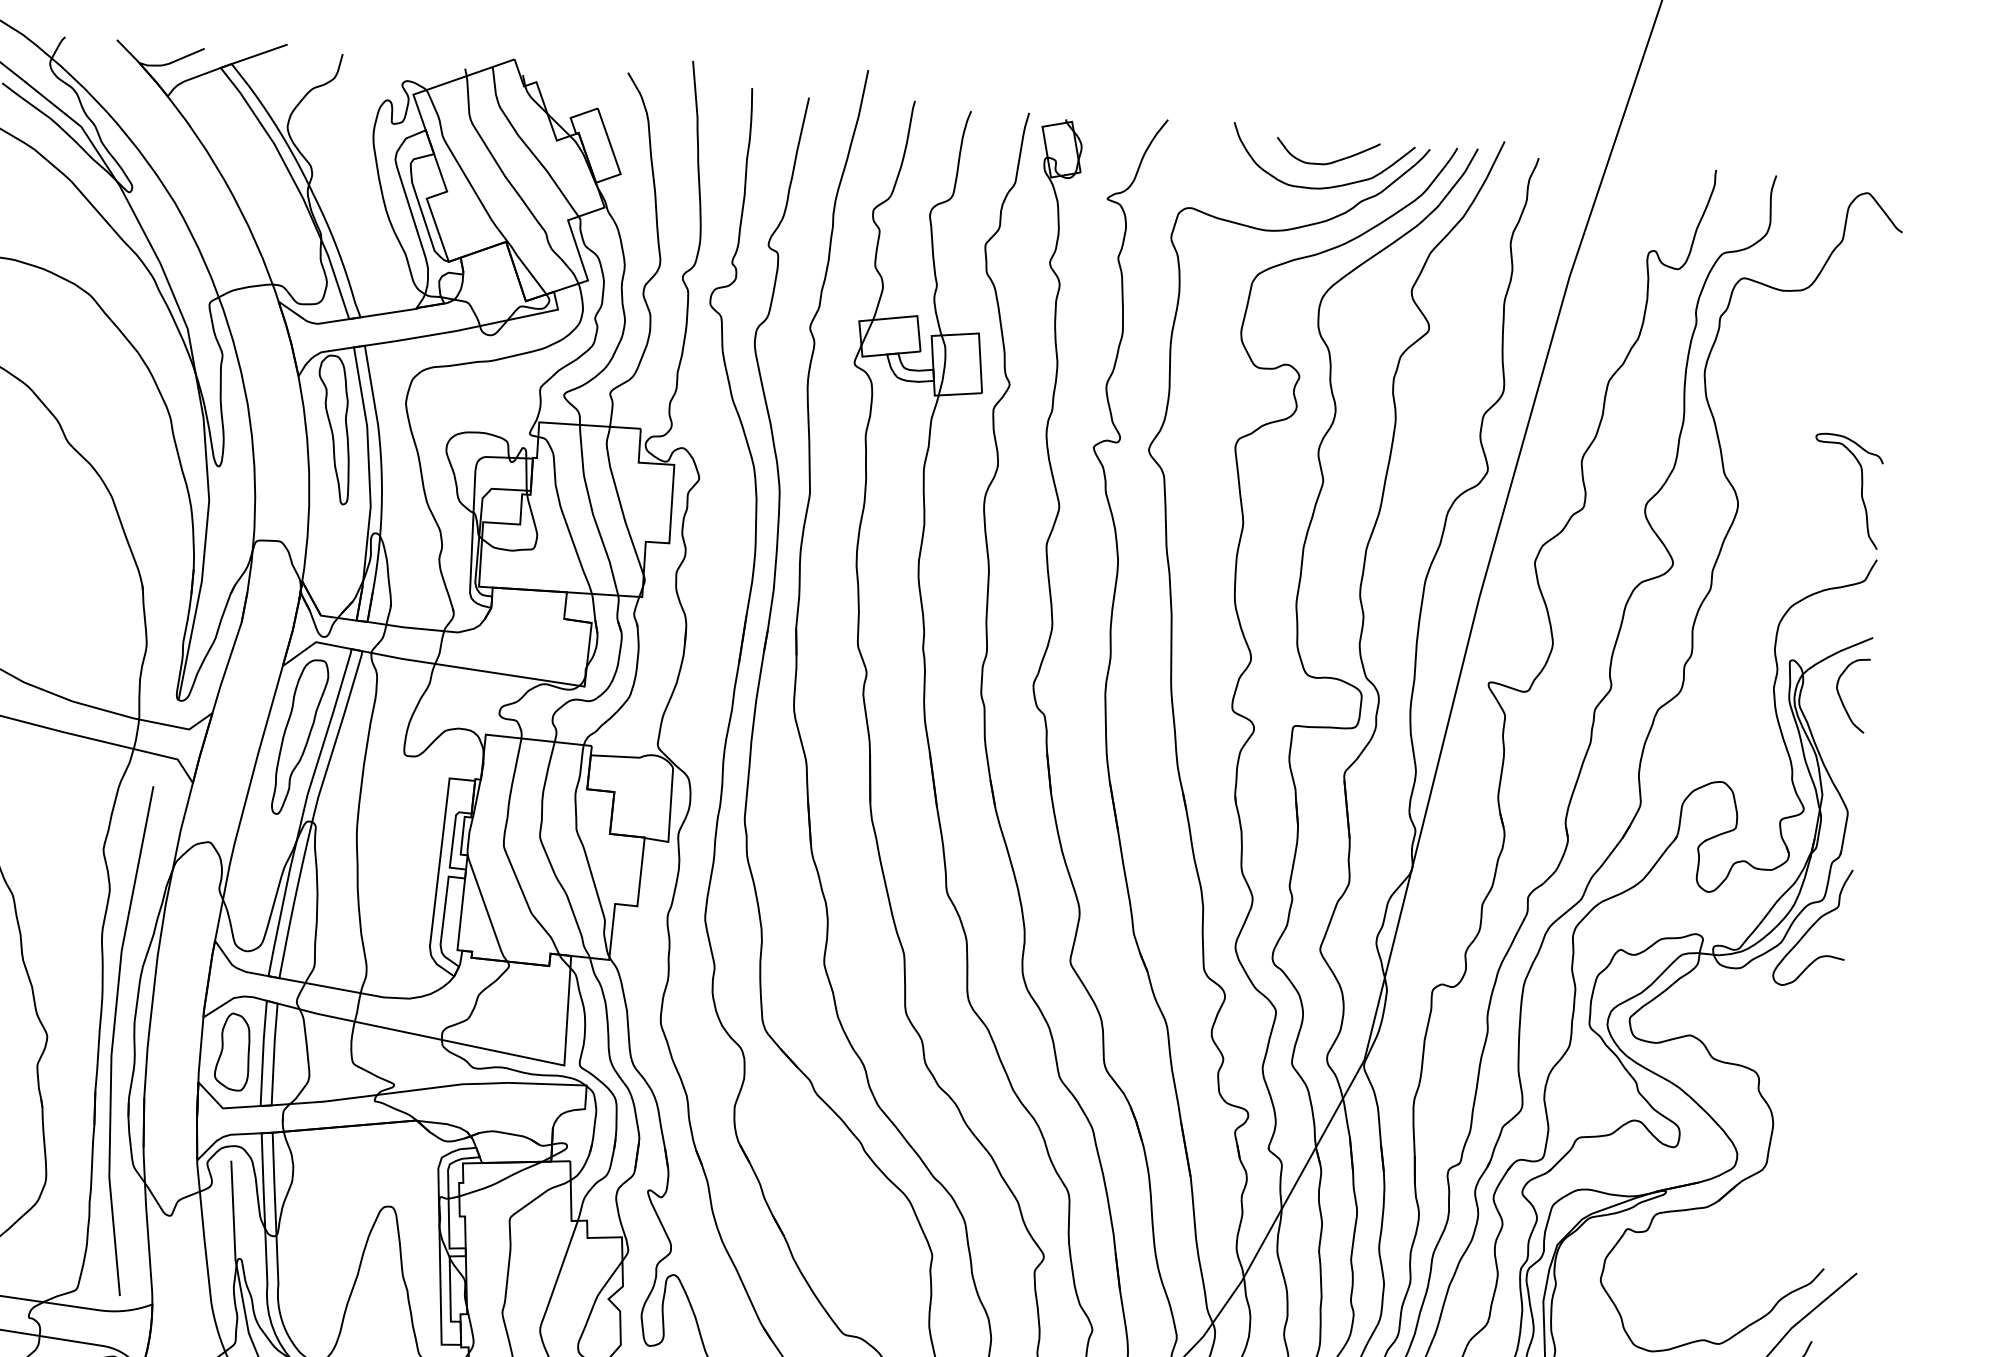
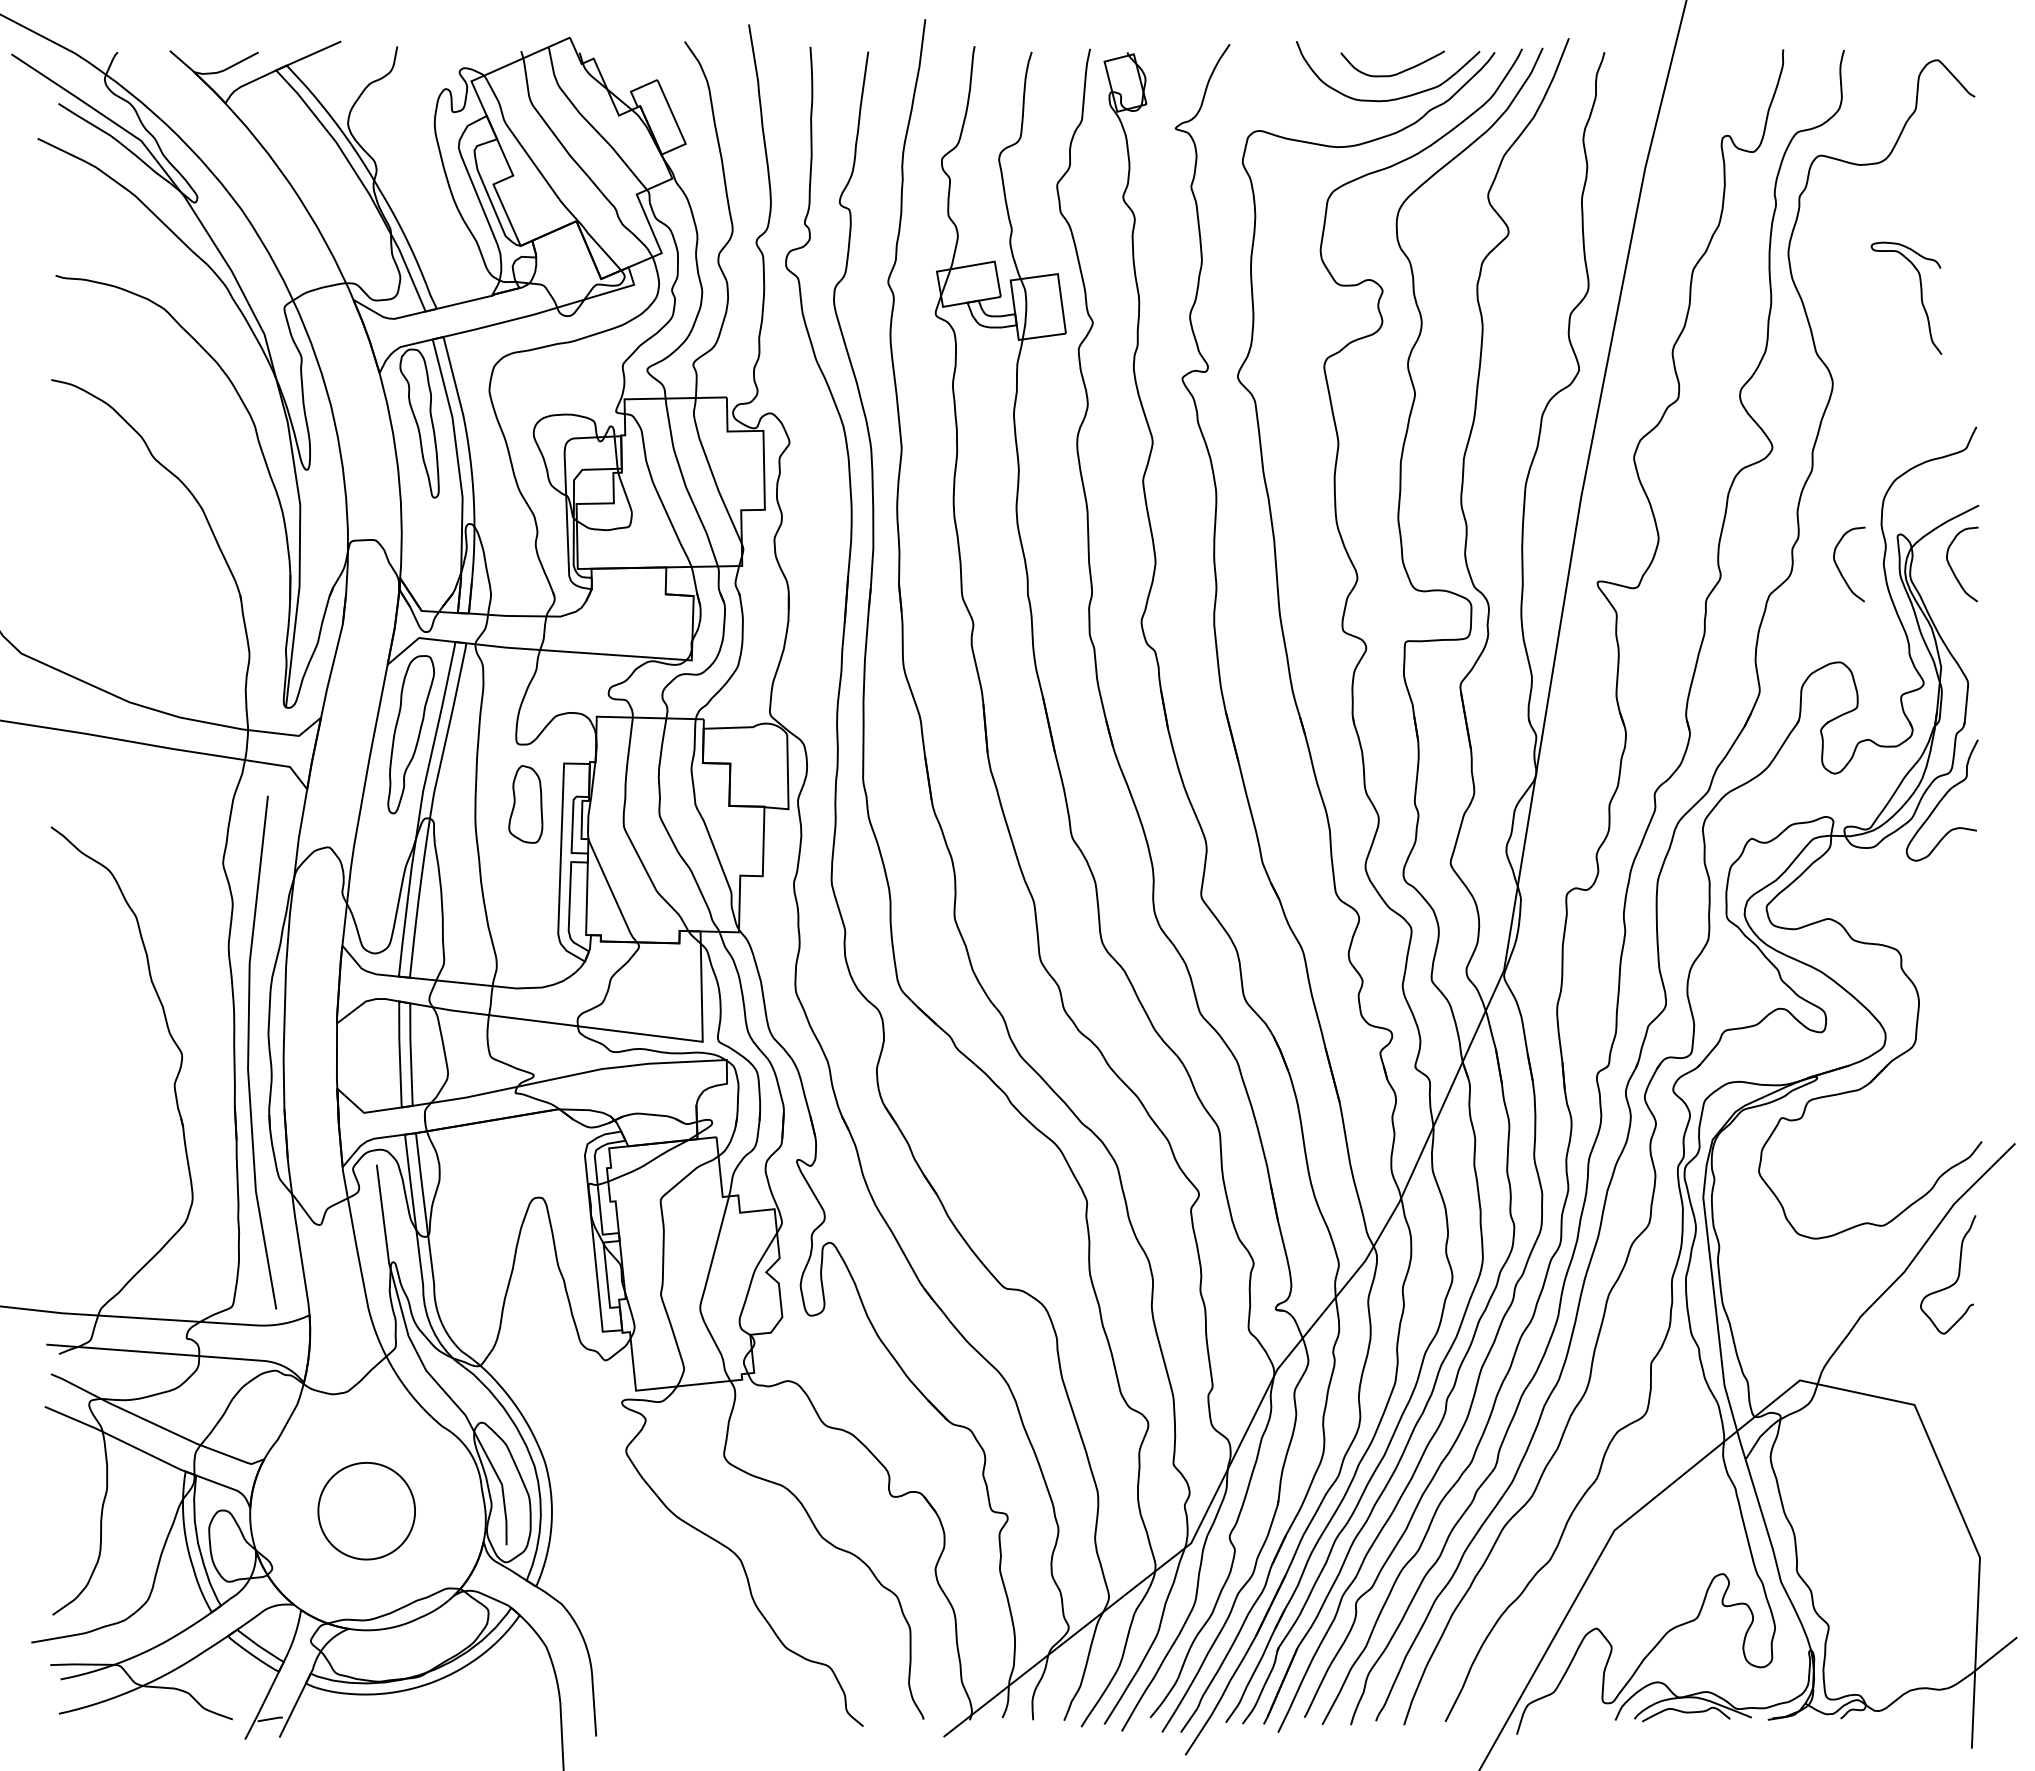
curve: (1860, 491) -> (1920, 297), moved
curve: (1729, 689) -> (1839, 568), added
part: (232, 1051) -> (525, 804), moved

